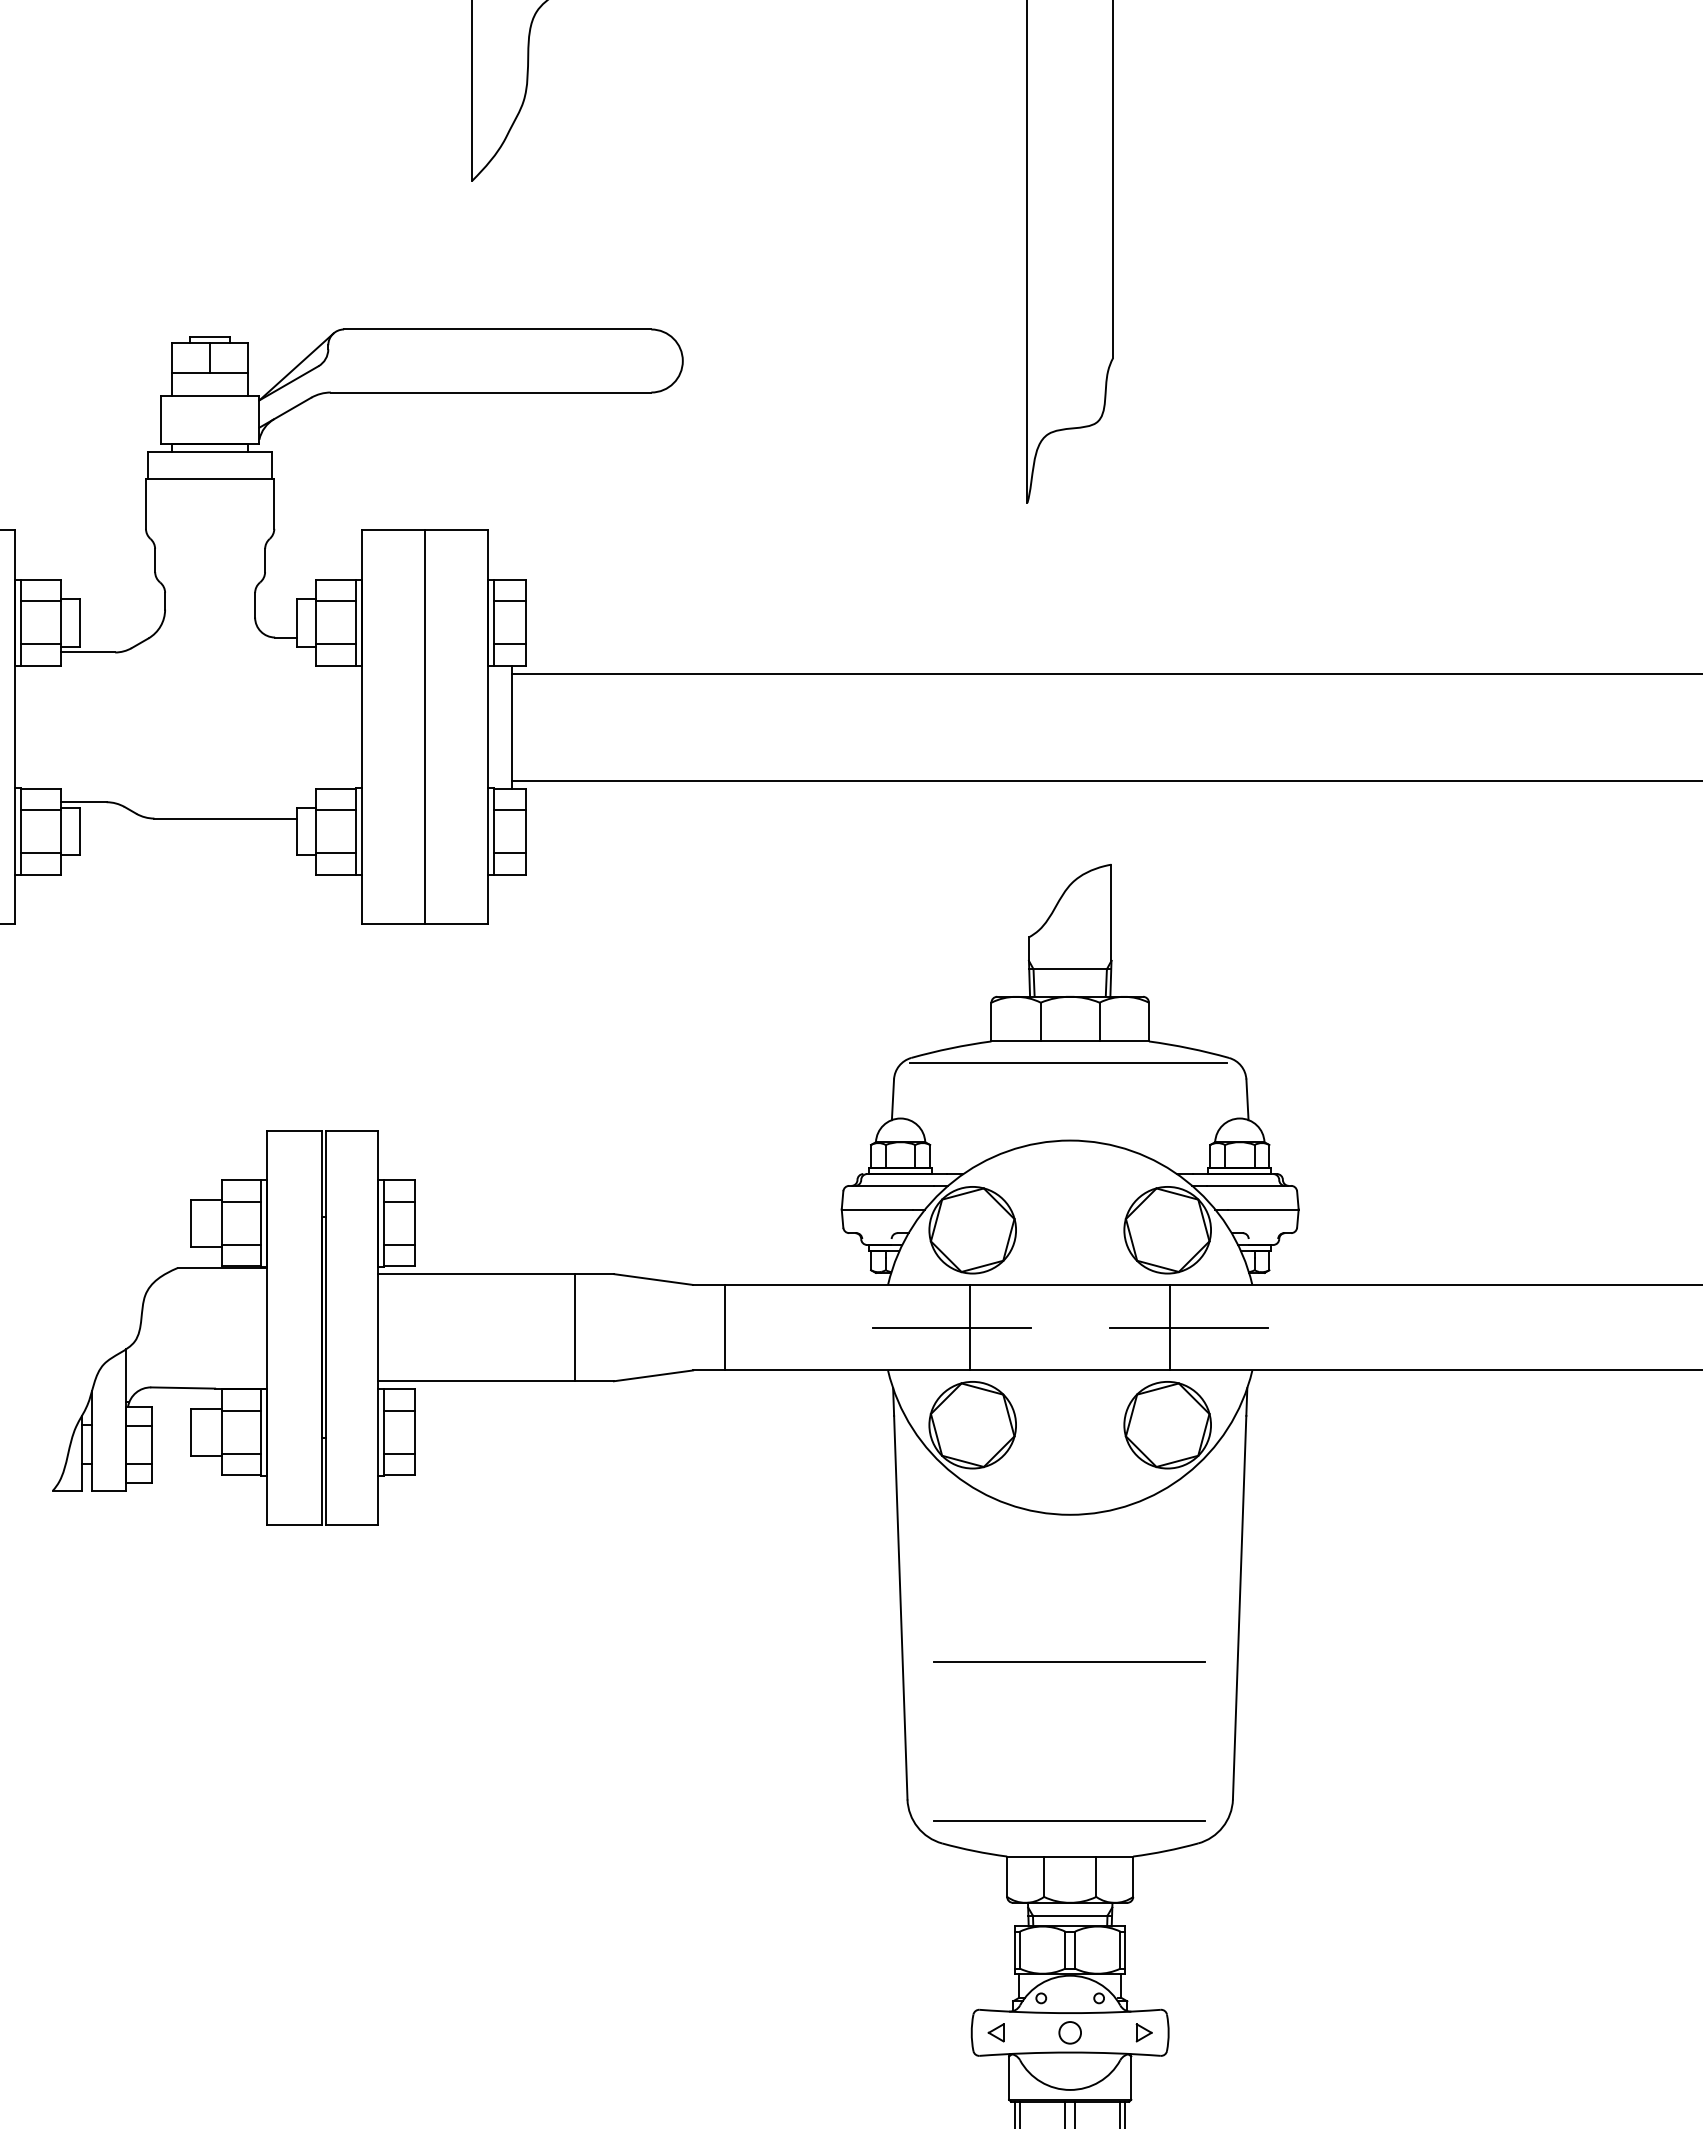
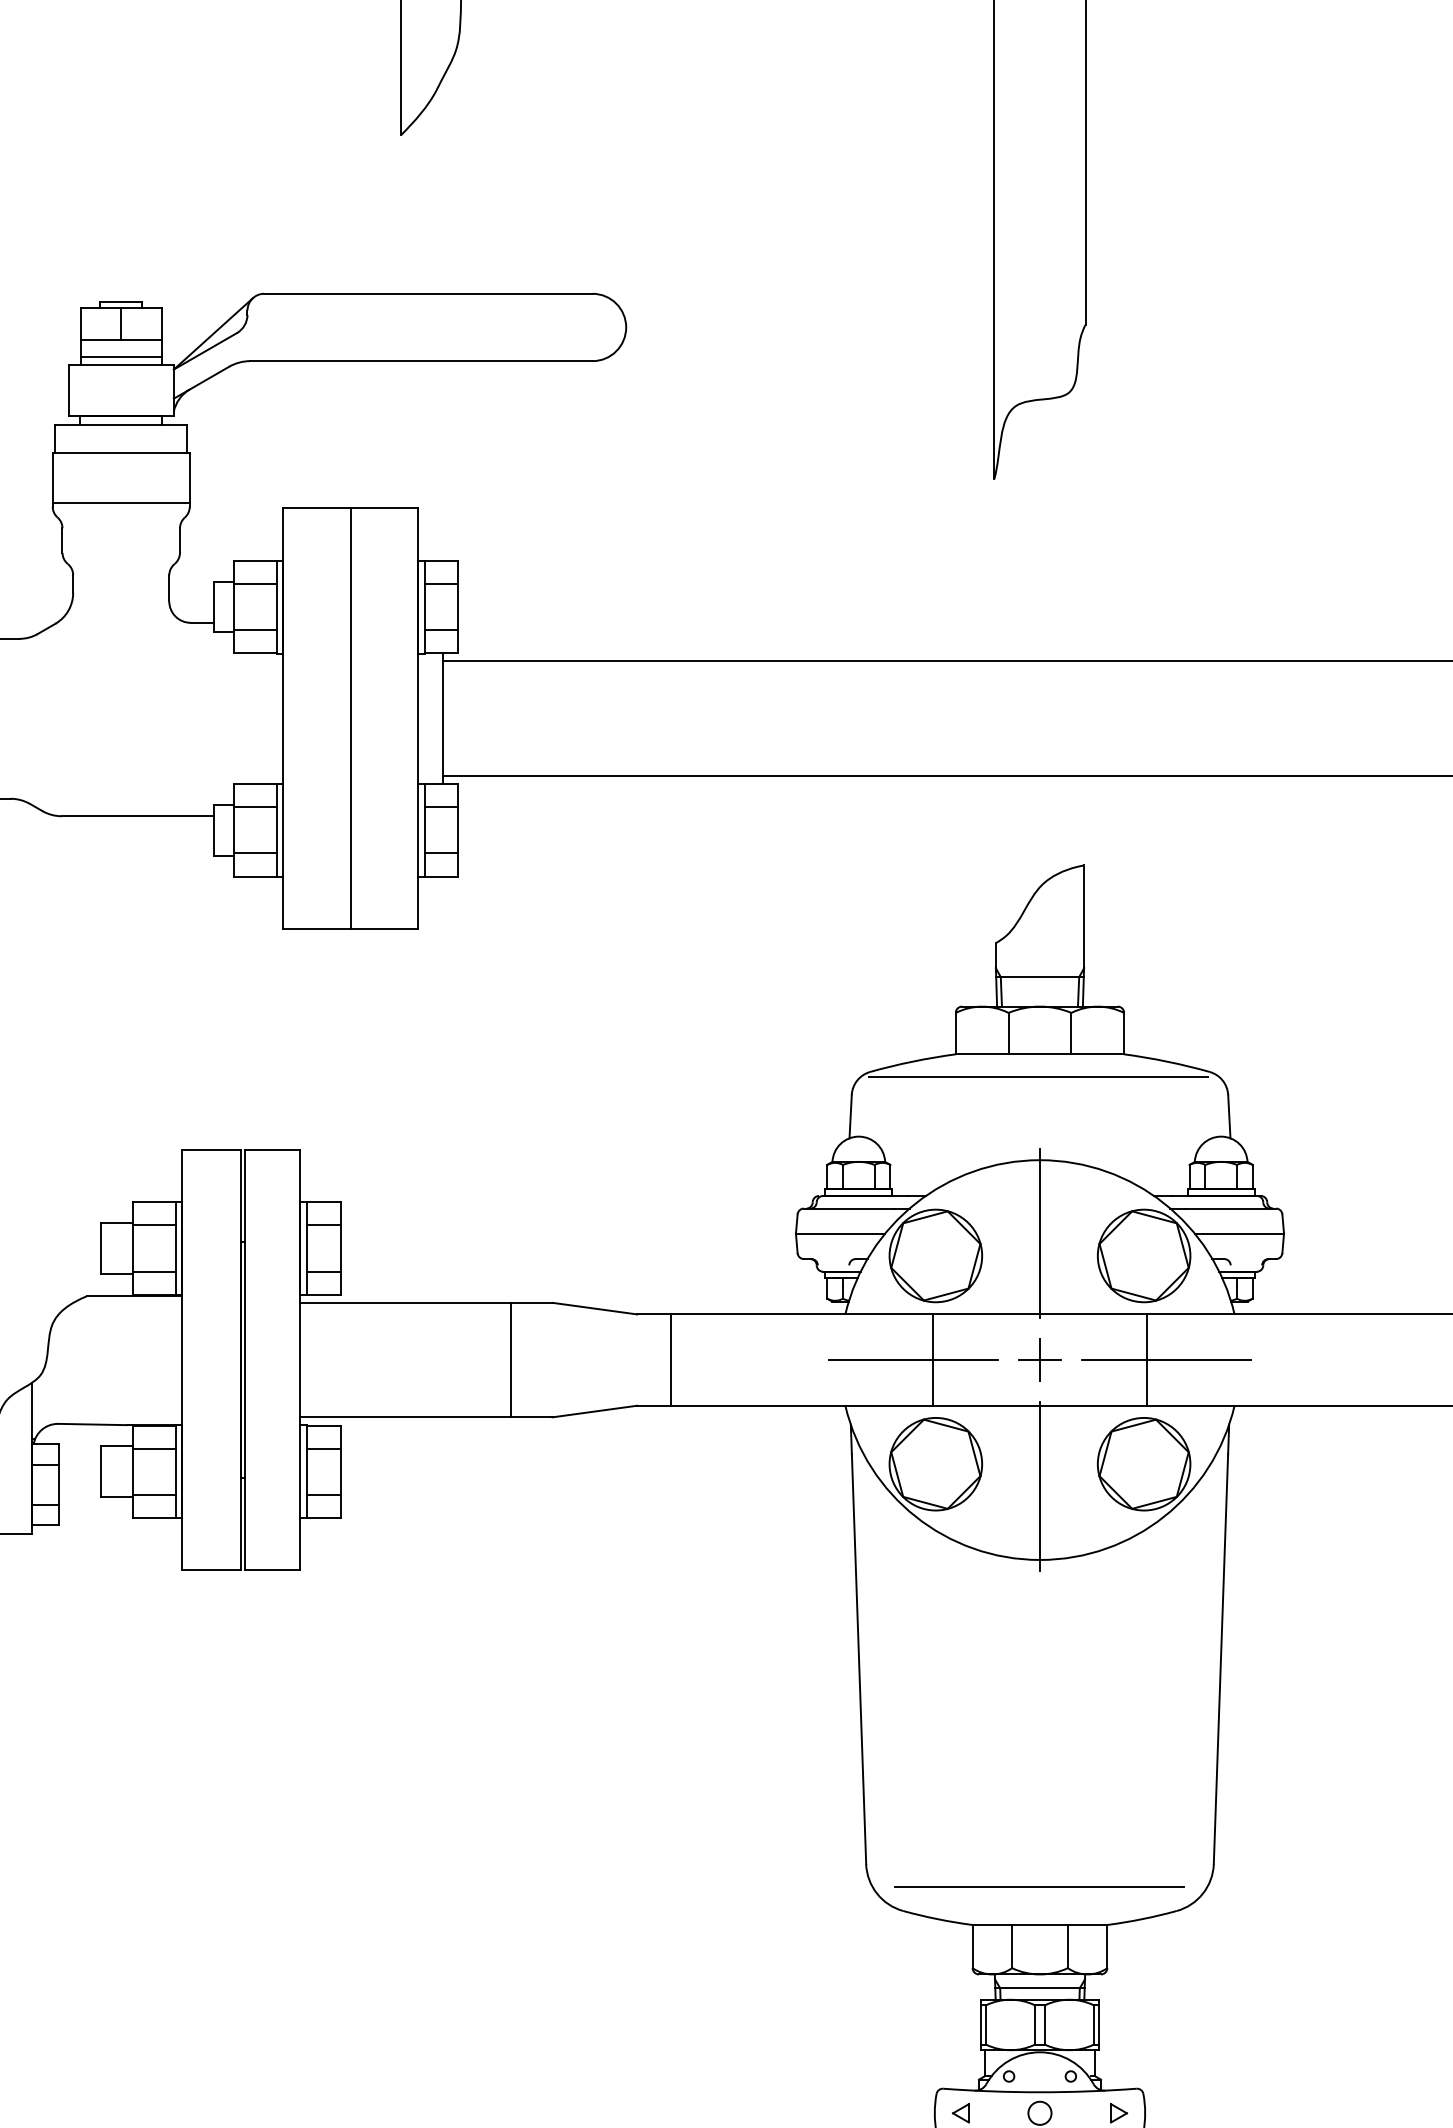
line: (209, 388) -> (120, 356), added
line: (209, 525) -> (120, 503), added
line: (1070, 1209) -> (1040, 1233), added
part: (1070, 1327) -> (1040, 1359), added
line: (1070, 1446) -> (1040, 1486), added
line: (1069, 1661) -> (1039, 1716), removed

